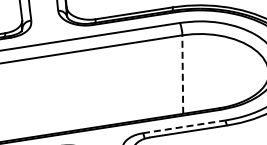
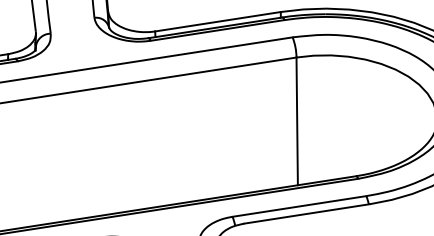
line: (182, 74) -> (296, 121), dashed -> solid
line: (184, 126) -> (299, 205), dashed -> solid

